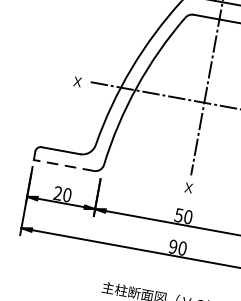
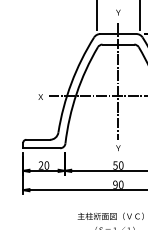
line: (63, 165) -> (41, 148), dashed -> solid
text: (188, 188) -> (118, 148), Ｘ -> Ｙ

